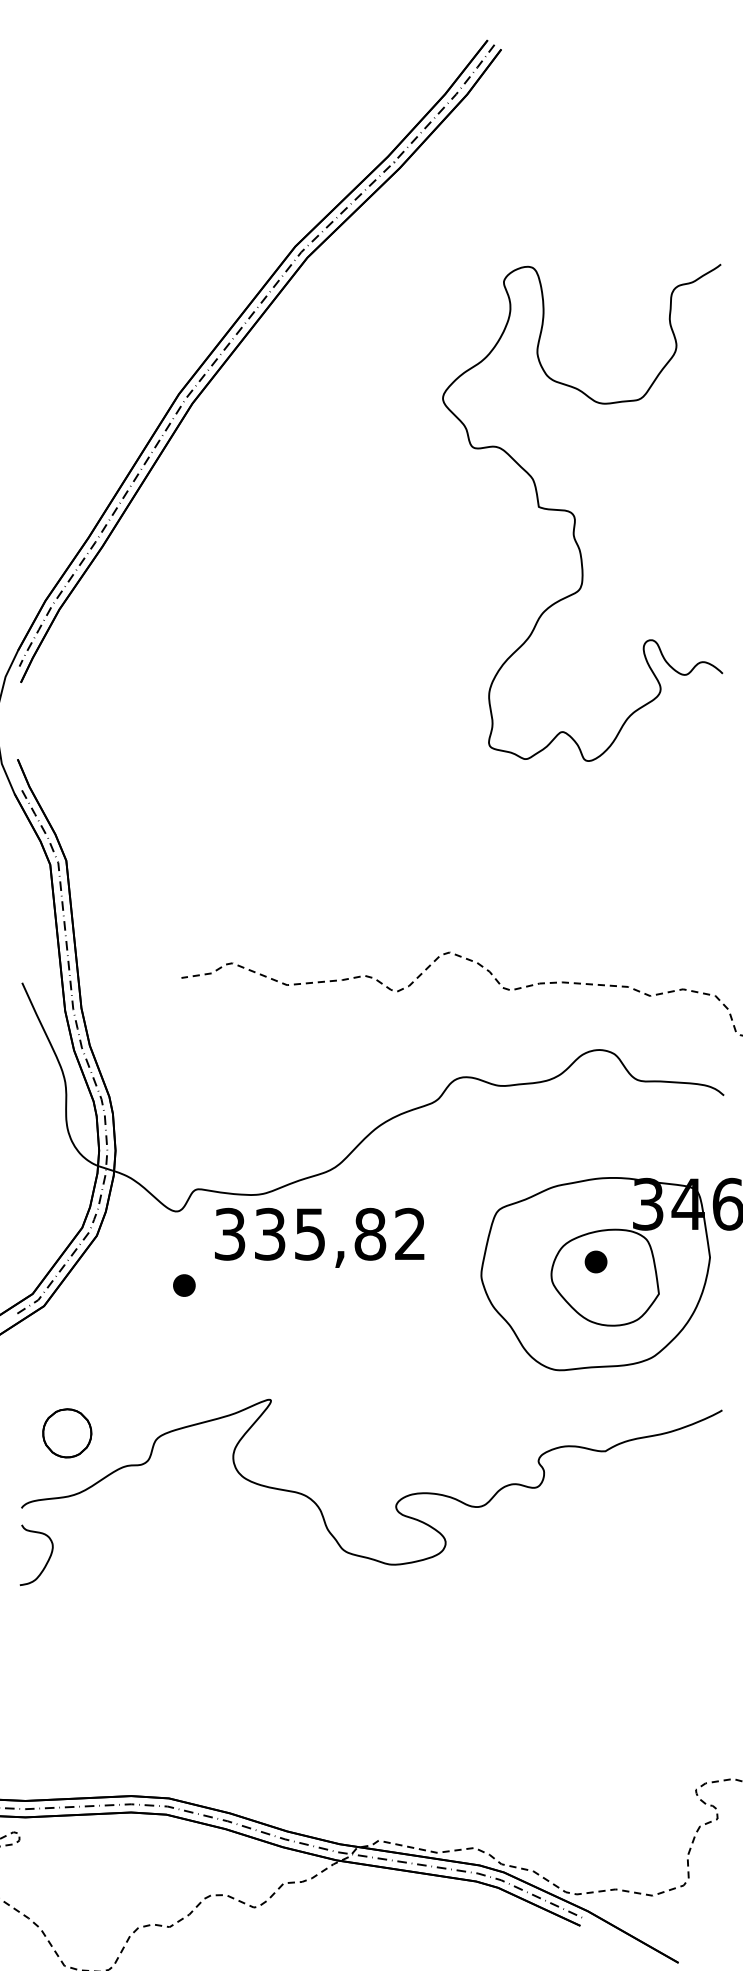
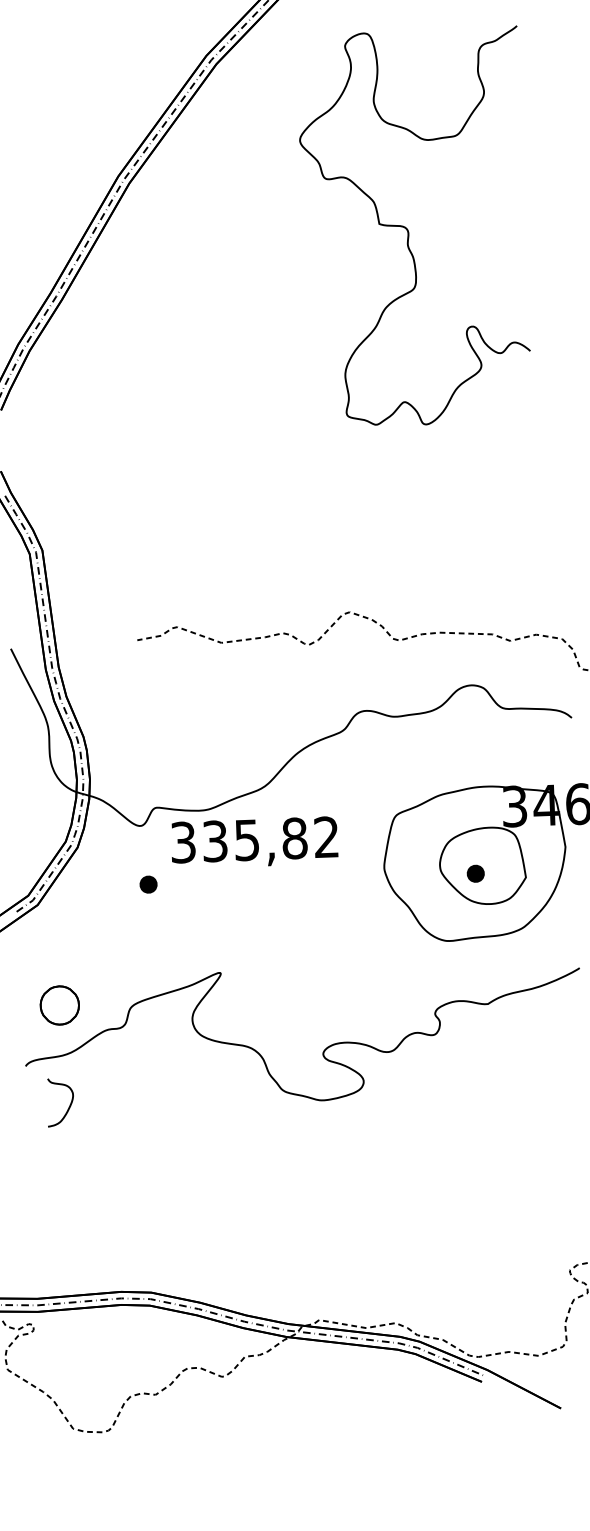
curve: (575, 516) -> (408, 230), moved
part: (595, 1261) -> (475, 873), moved
curve: (47, 1560) -> (69, 1106), moved

